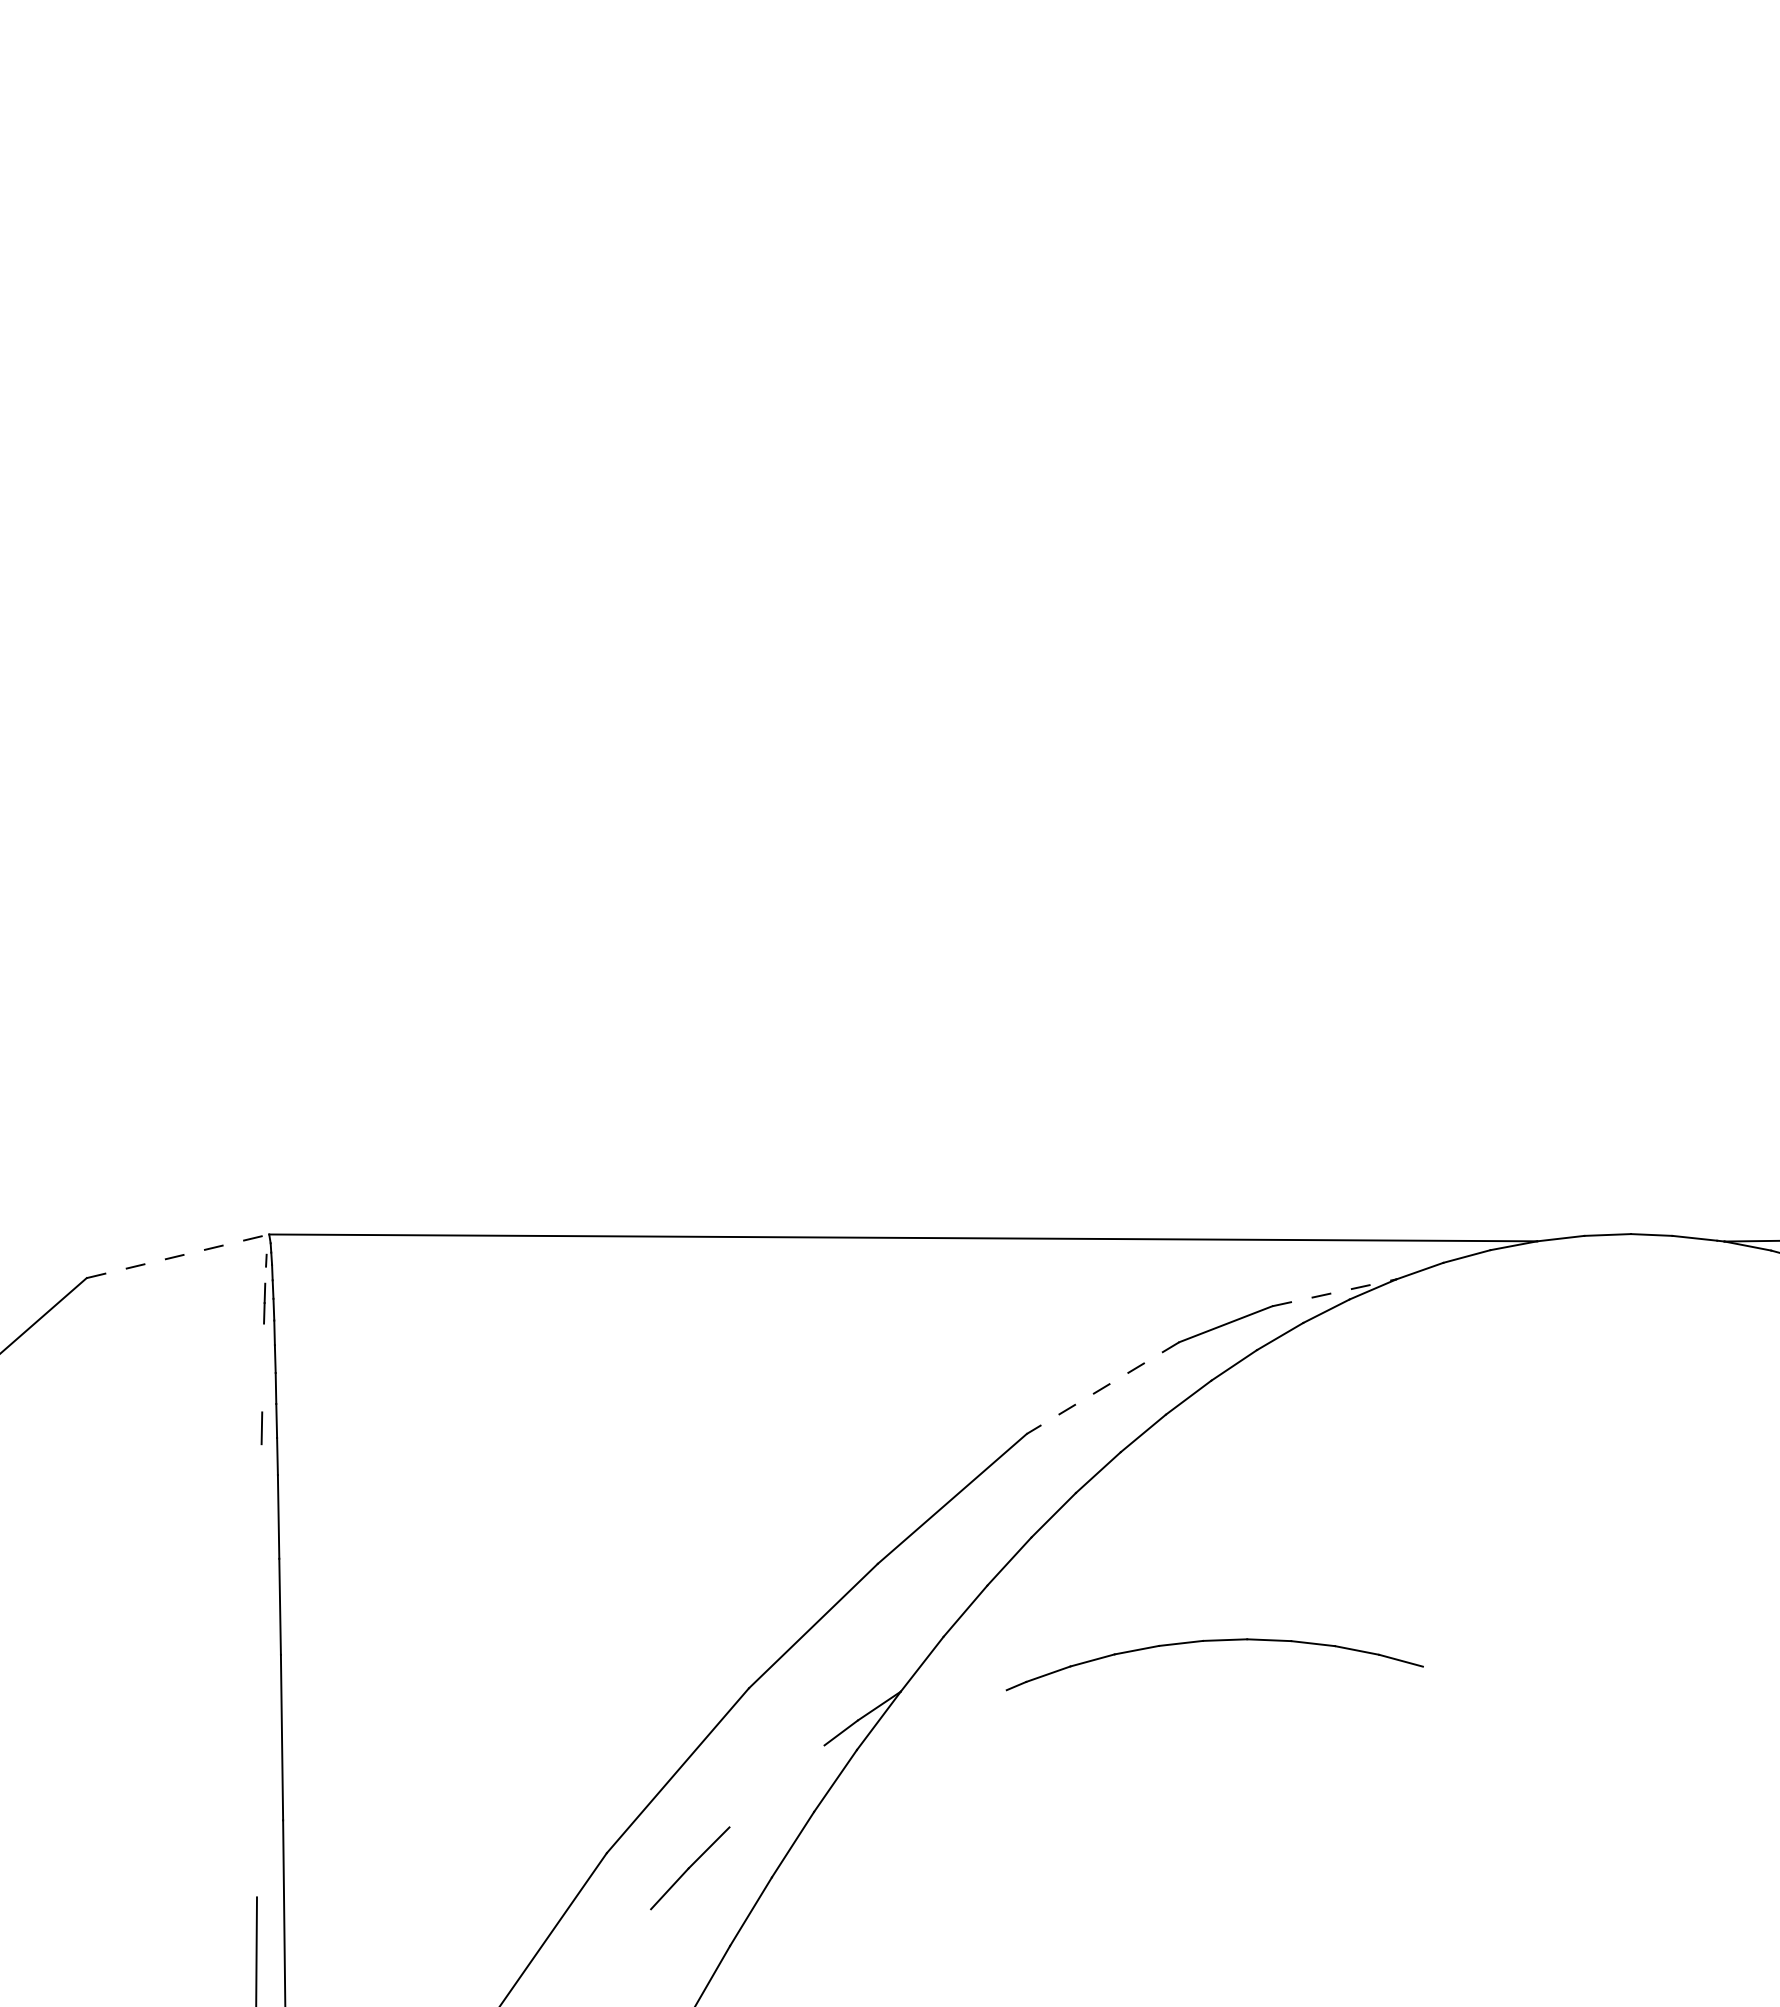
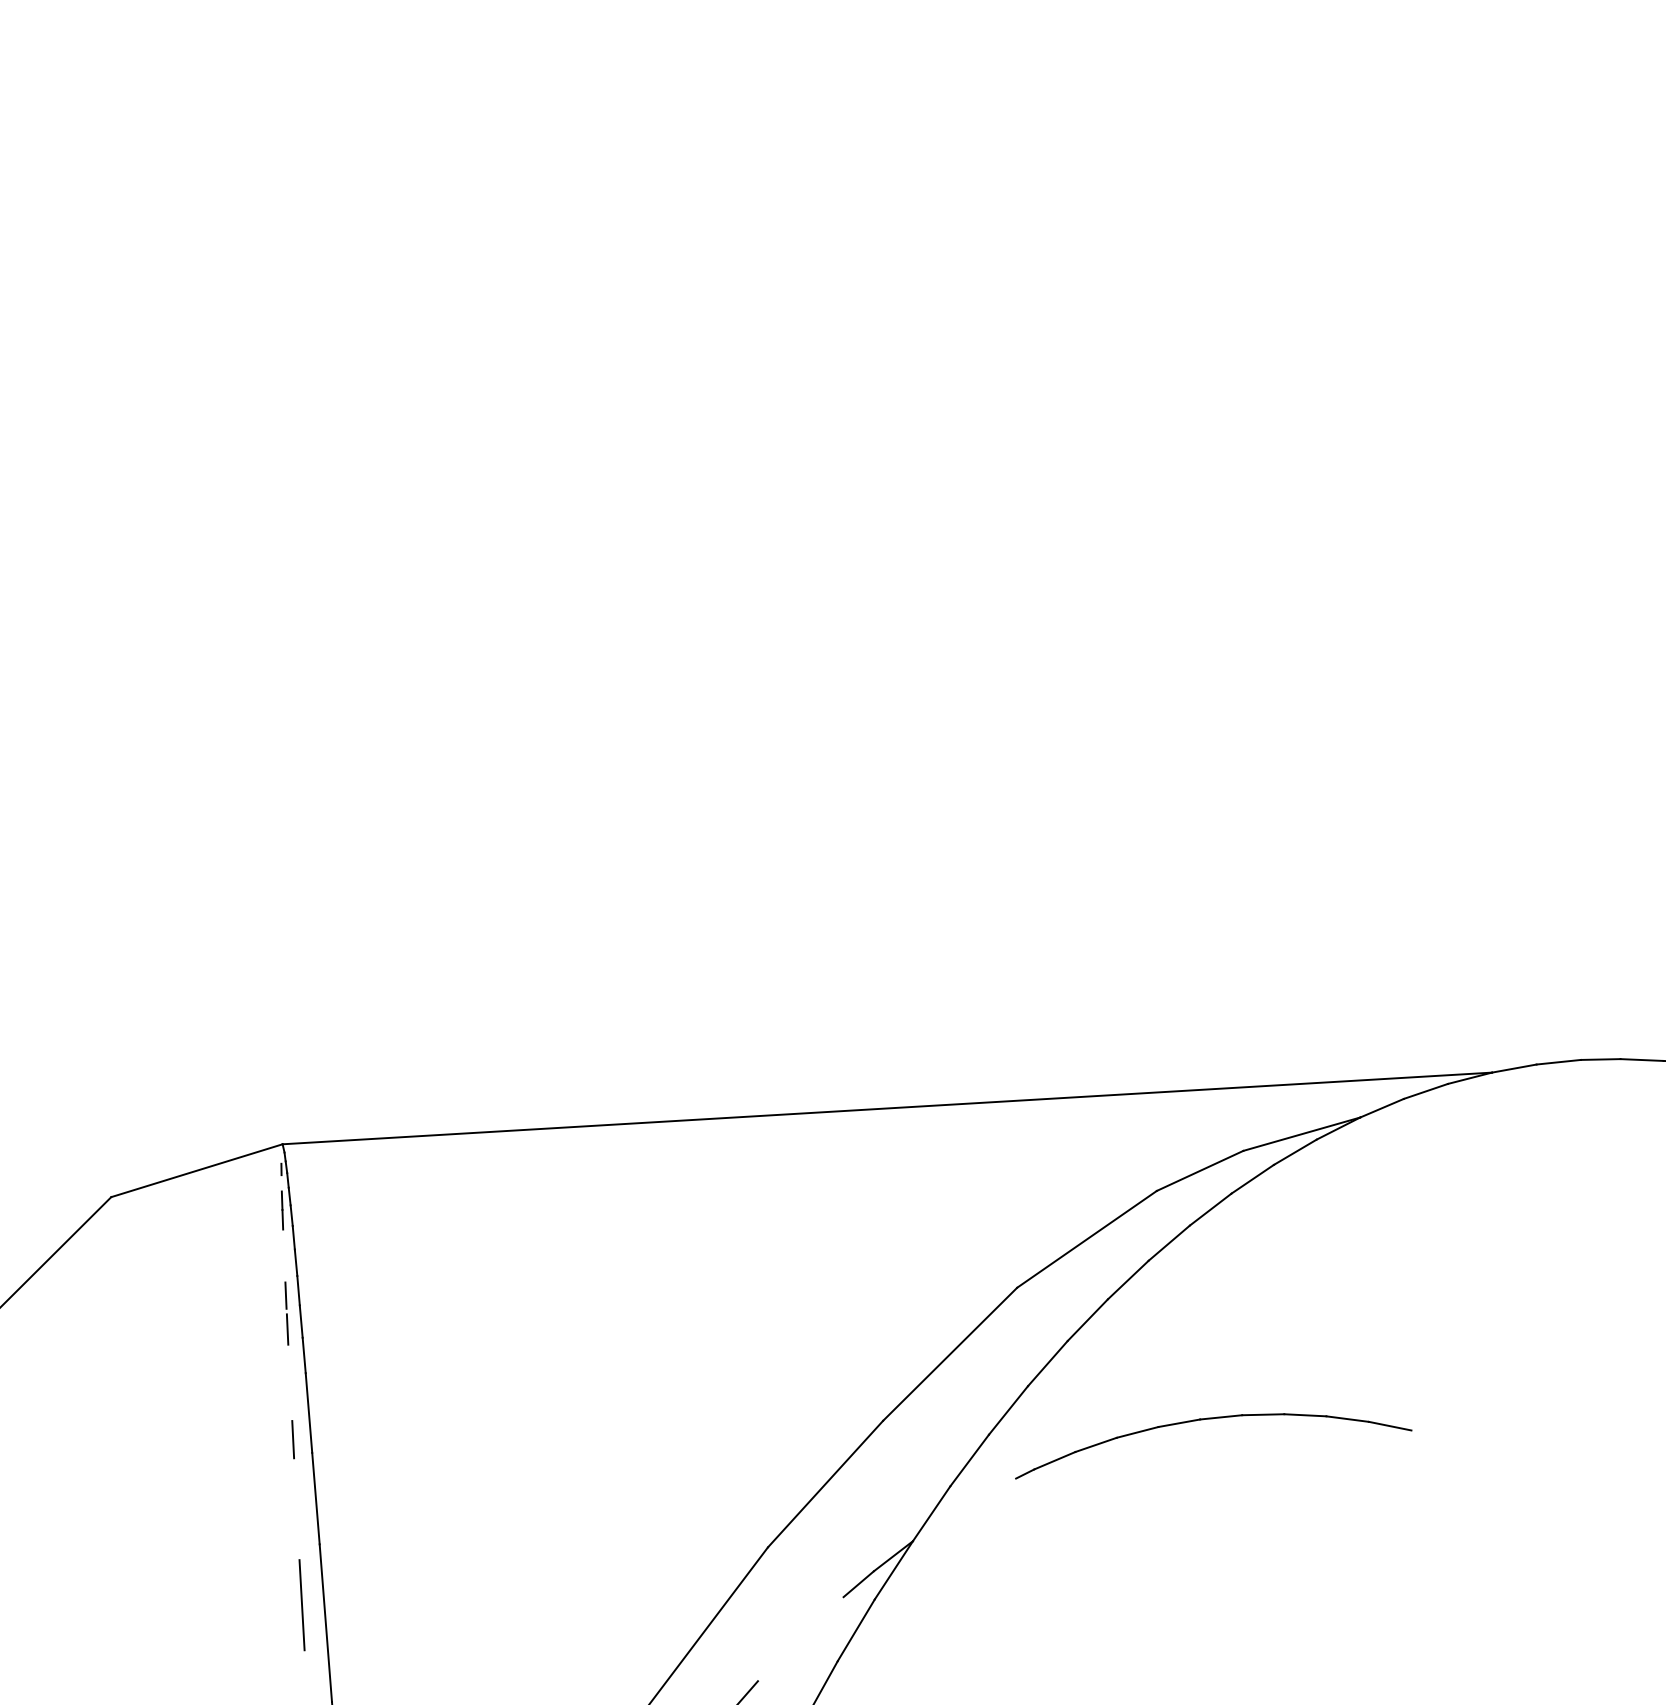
line: (177, 1256) -> (196, 1170), dashed -> solid
line: (1334, 1292) -> (1301, 1133), dashed -> solid
line: (1103, 1388) -> (1087, 1239), dashed -> solid
line: (262, 1392) -> (285, 1295), added
line: (260, 1543) -> (293, 1439), added
part: (1214, 1641) -> (1211, 1419), moved
line: (258, 1717) -> (302, 1605), added

